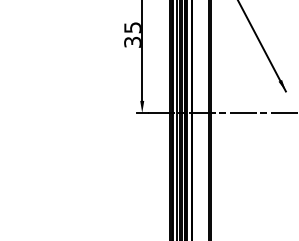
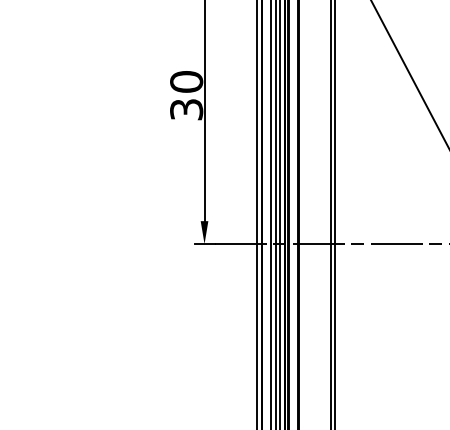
text: (132, 27) -> (186, 81), 35 -> 30

